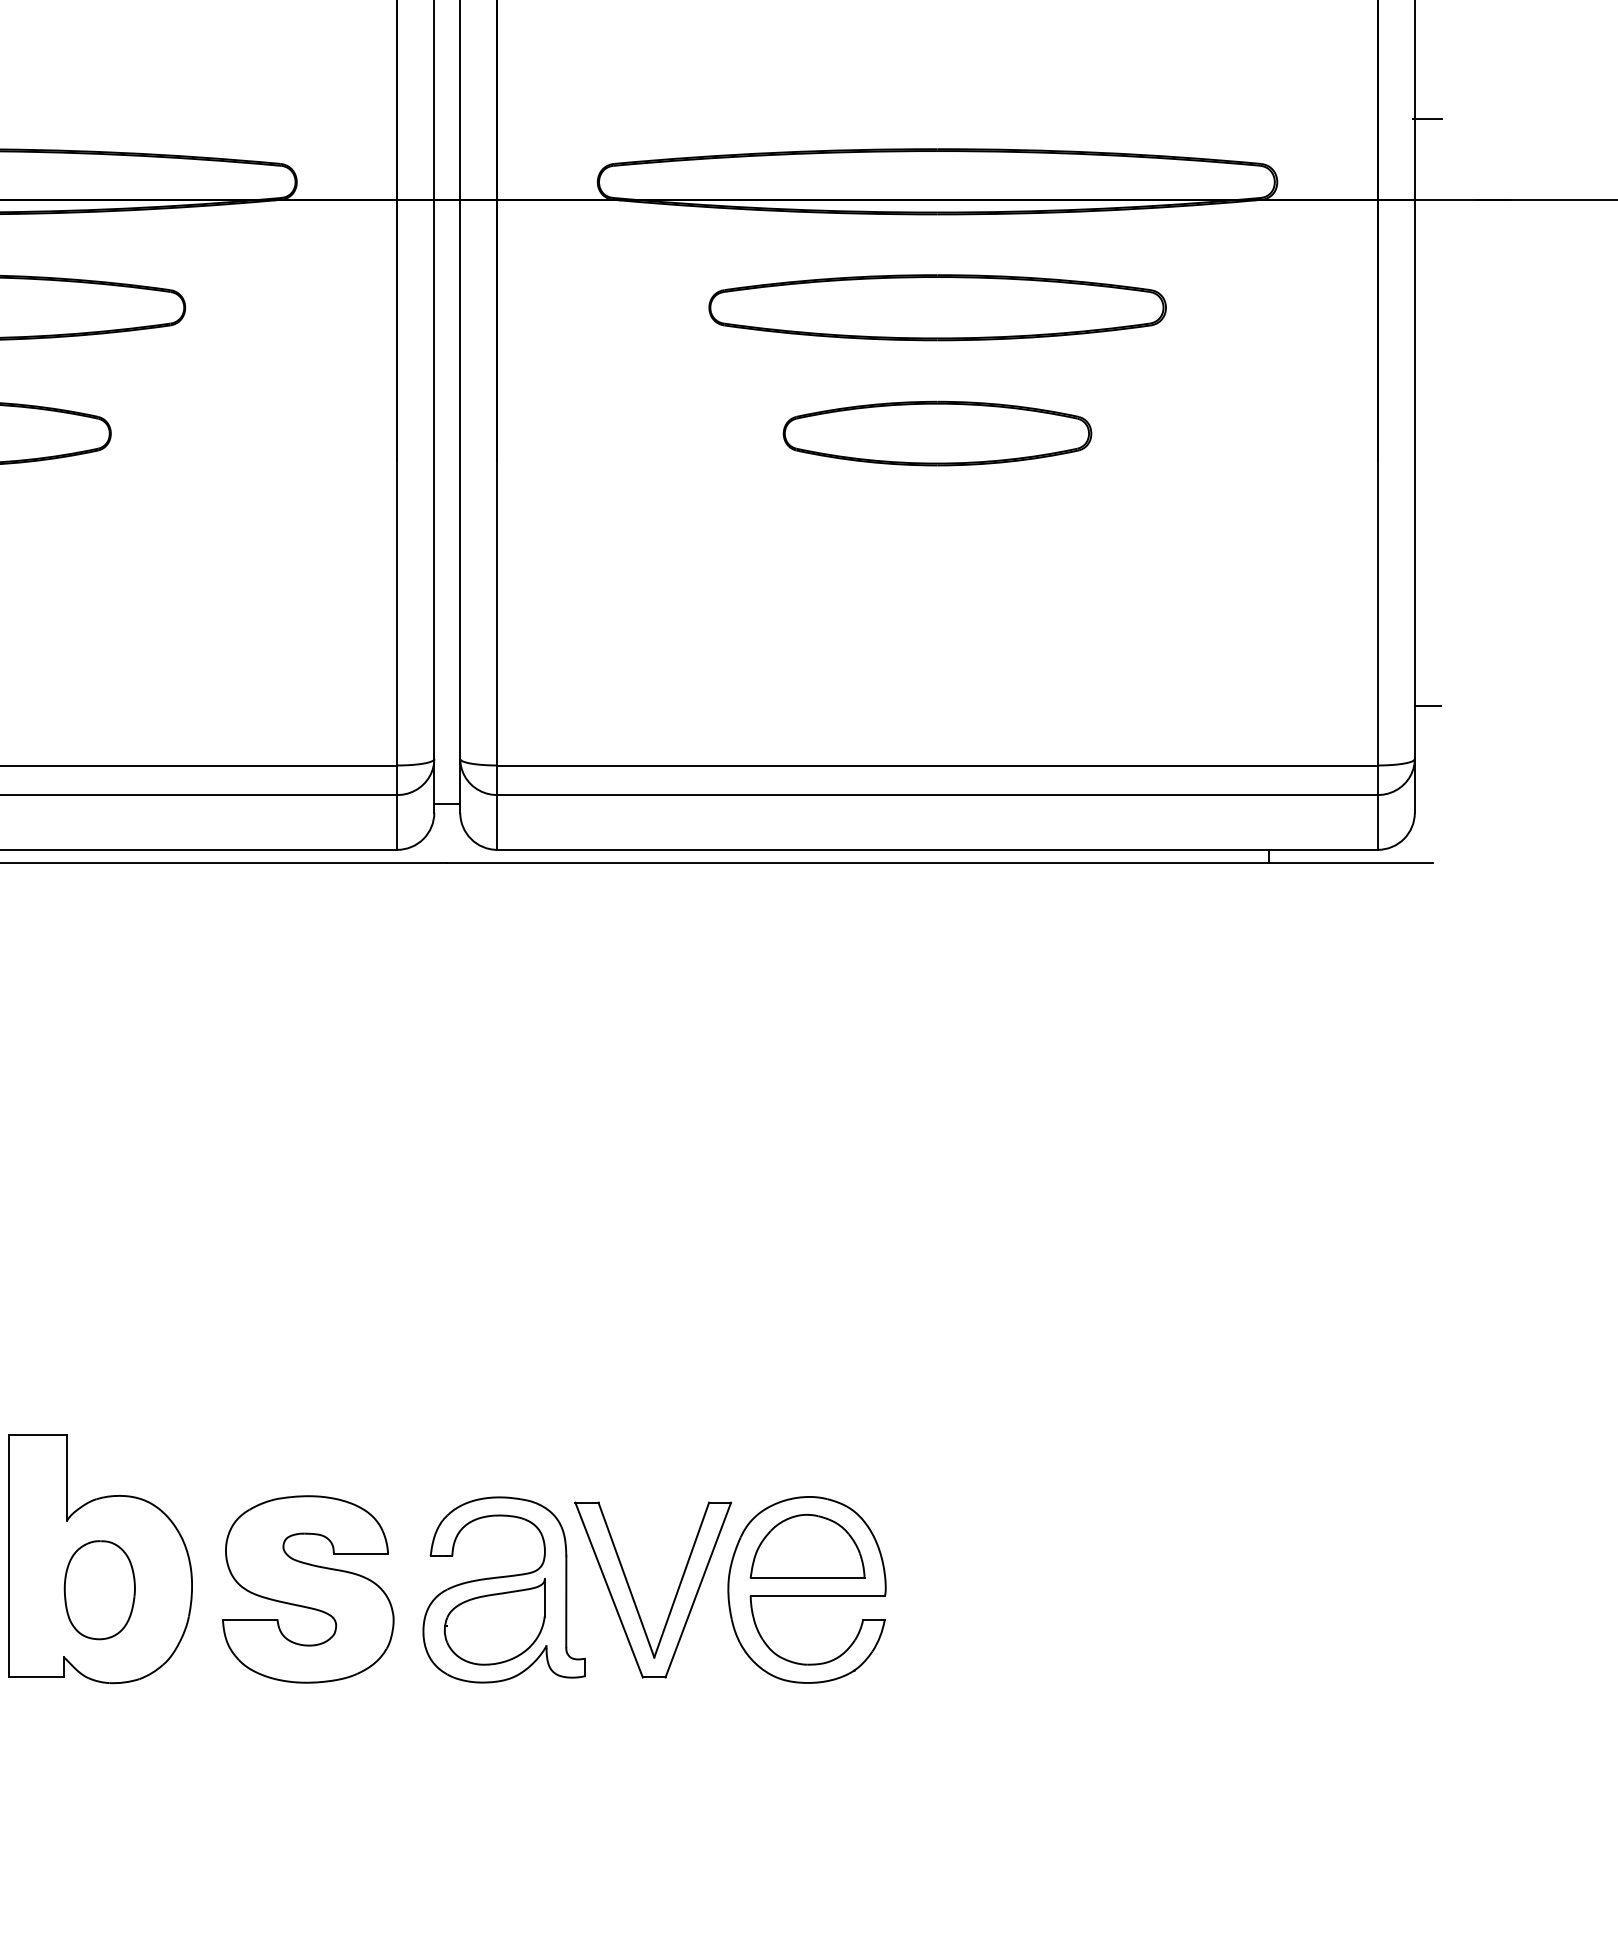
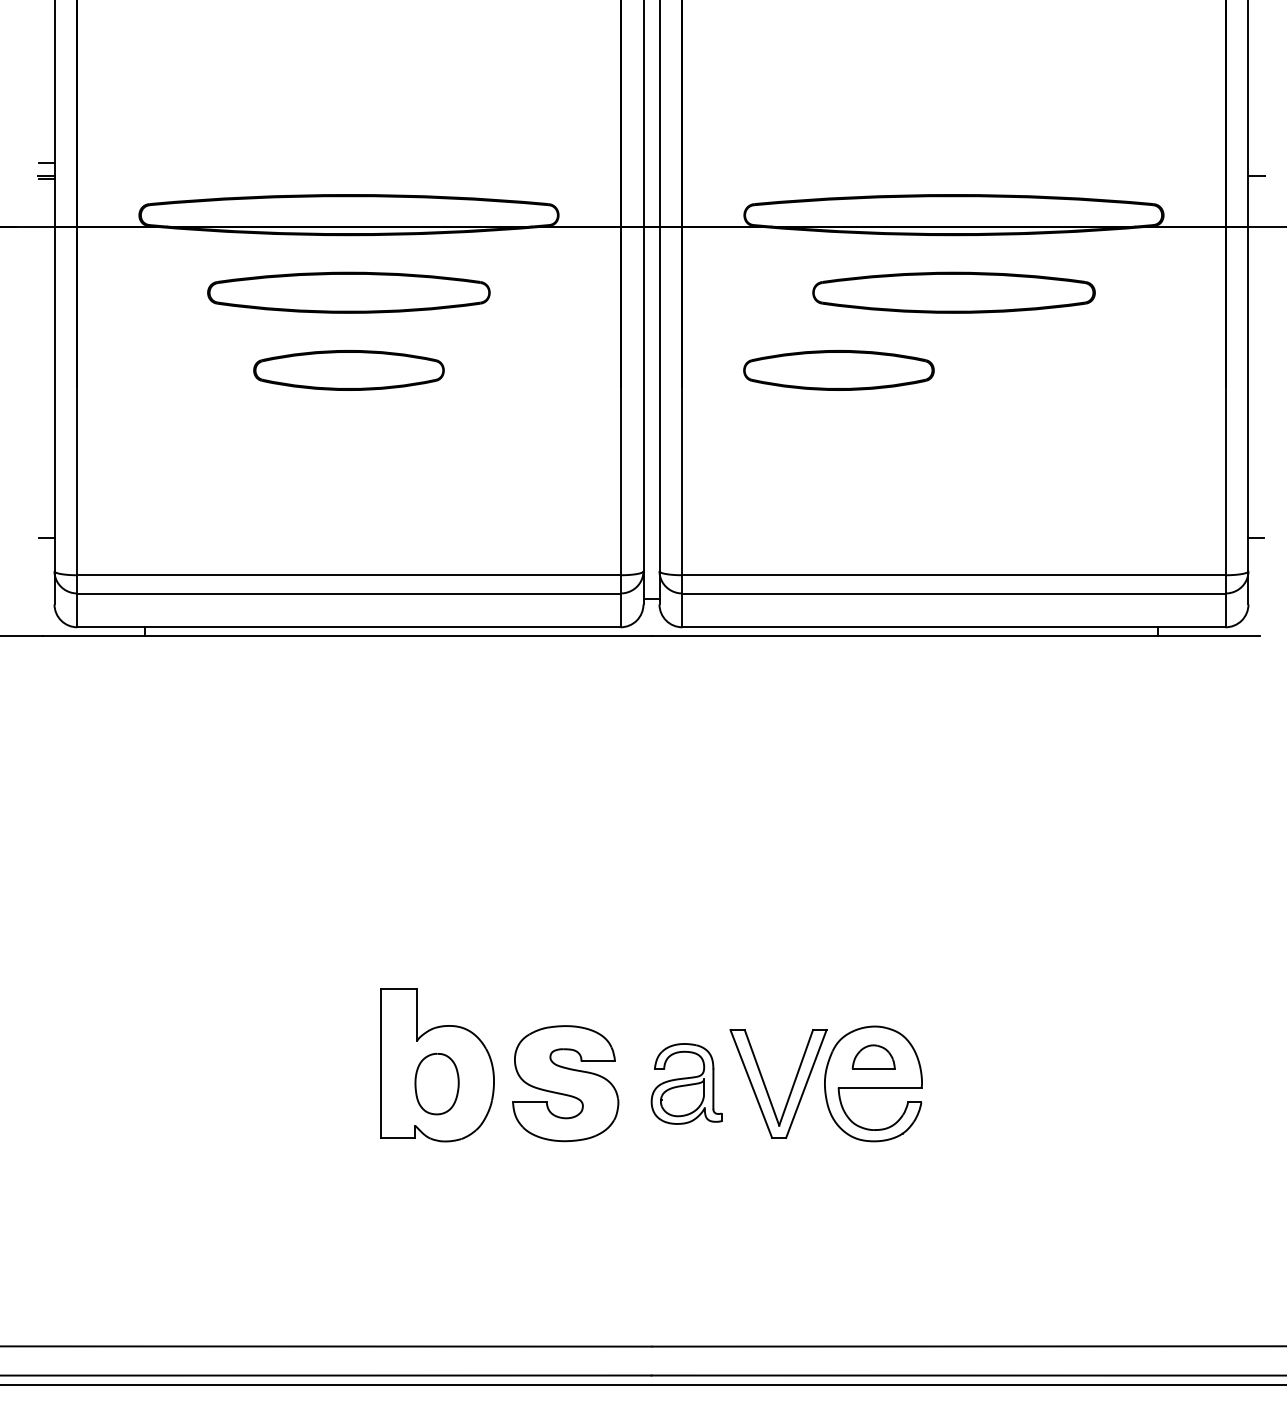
part: (936, 433) -> (838, 370), moved
part: (807, 1545) -> (873, 1056), size x0.6
part: (504, 1589) -> (686, 1083), size x0.7

